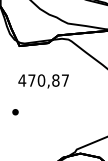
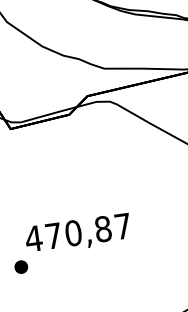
text: (43, 81) -> (77, 234), moved

